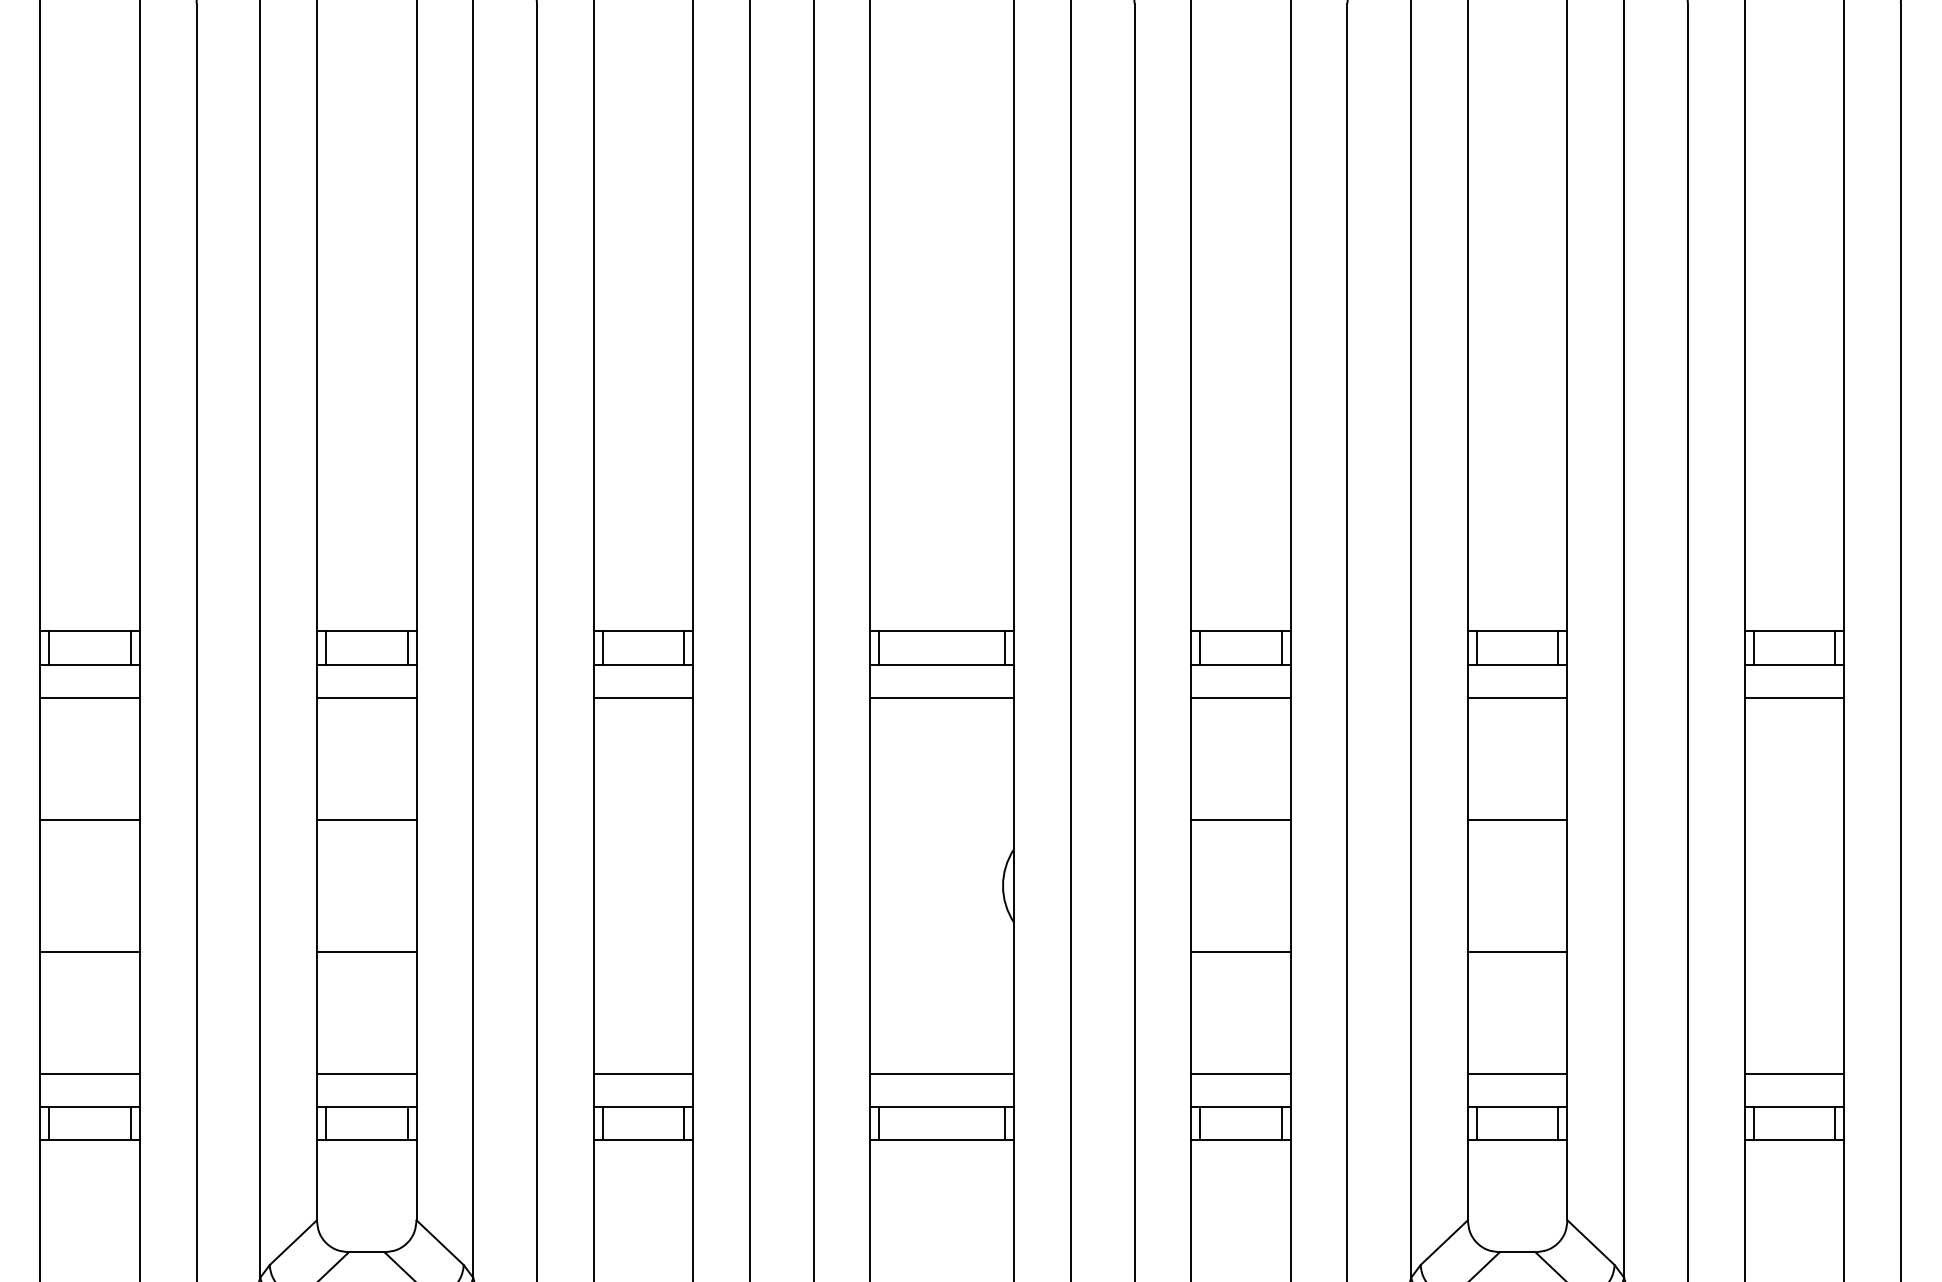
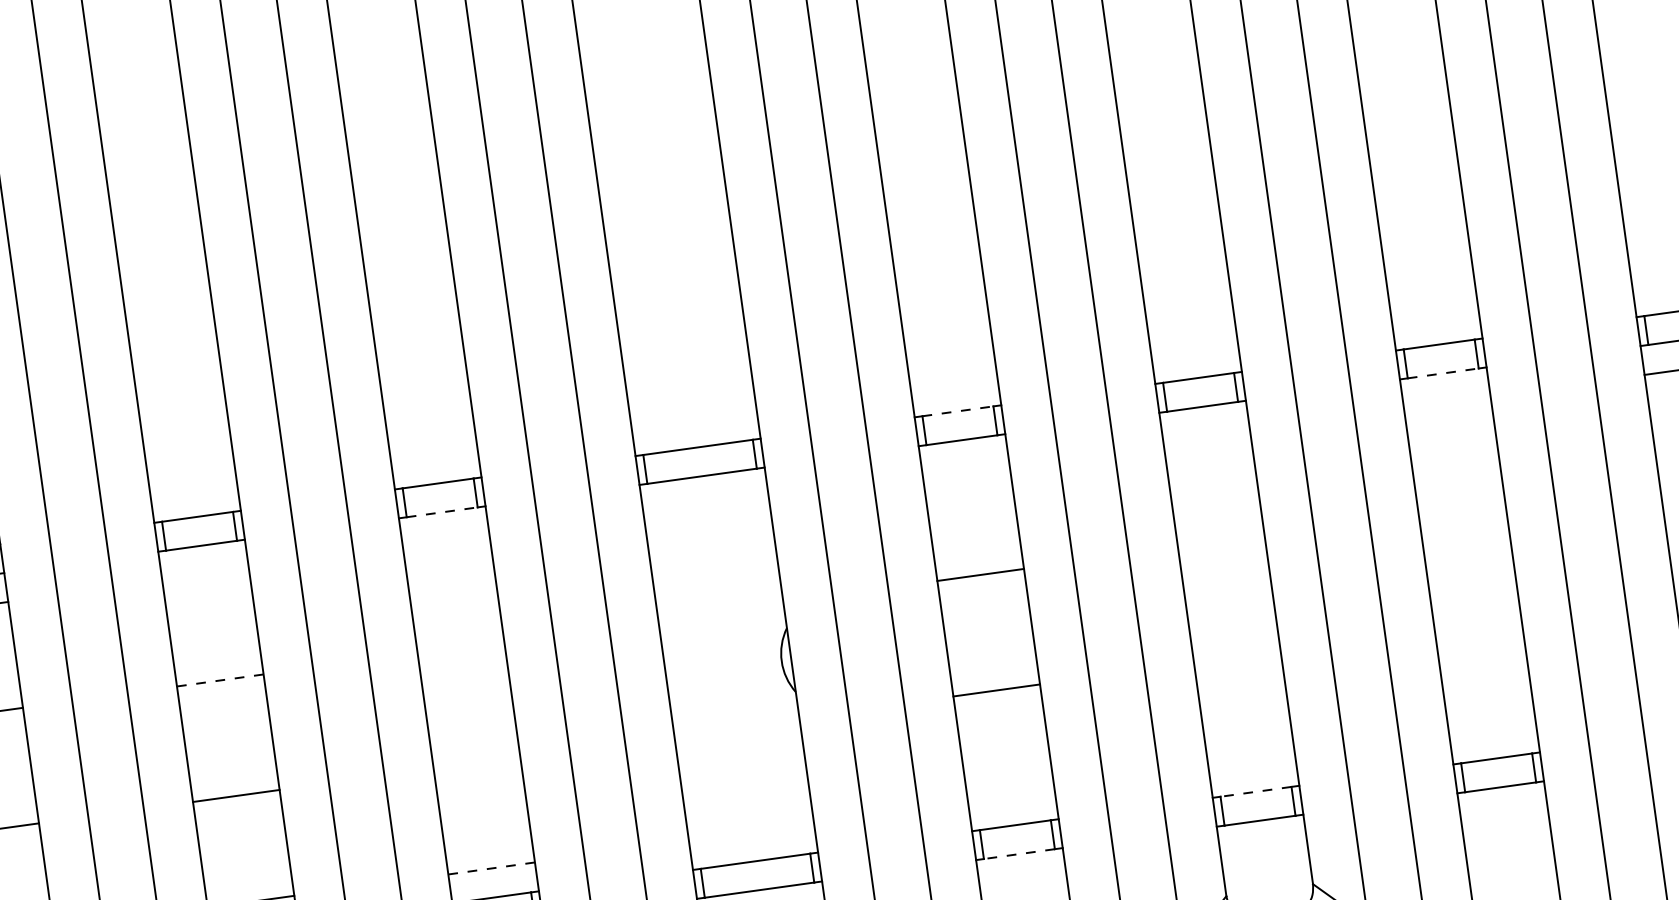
line: (1240, 631) -> (957, 411), solid -> dashed
line: (643, 664) -> (442, 512), solid -> dashed
line: (1794, 664) -> (1443, 373), solid -> dashed
line: (366, 697) -> (205, 574), removed
line: (643, 697) -> (446, 540), removed
line: (942, 697) -> (706, 504), removed
line: (1240, 697) -> (965, 468), removed
line: (1517, 697) -> (1206, 435), removed
line: (1794, 697) -> (1447, 402), removed
line: (366, 819) -> (220, 680), solid -> dashed
line: (1517, 819) -> (1221, 541), removed
line: (1517, 952) -> (1237, 657), removed
line: (643, 1074) -> (491, 868), solid -> dashed
line: (942, 1074) -> (751, 832), removed
line: (1240, 1074) -> (1011, 796), removed
line: (1517, 1074) -> (1251, 763), removed
line: (1794, 1074) -> (1492, 729), removed
line: (1517, 1107) -> (1255, 792), solid -> dashed
line: (1240, 1140) -> (1019, 854), solid -> dashed

